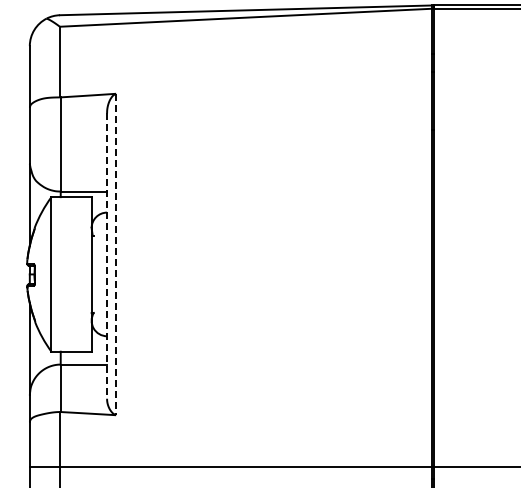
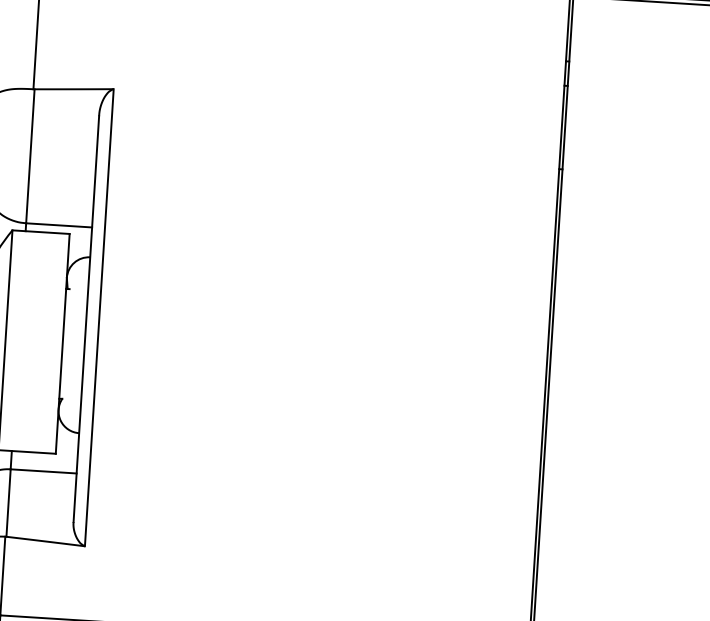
line: (116, 254) -> (99, 317), dashed -> solid
line: (107, 256) -> (86, 319), dashed -> solid

